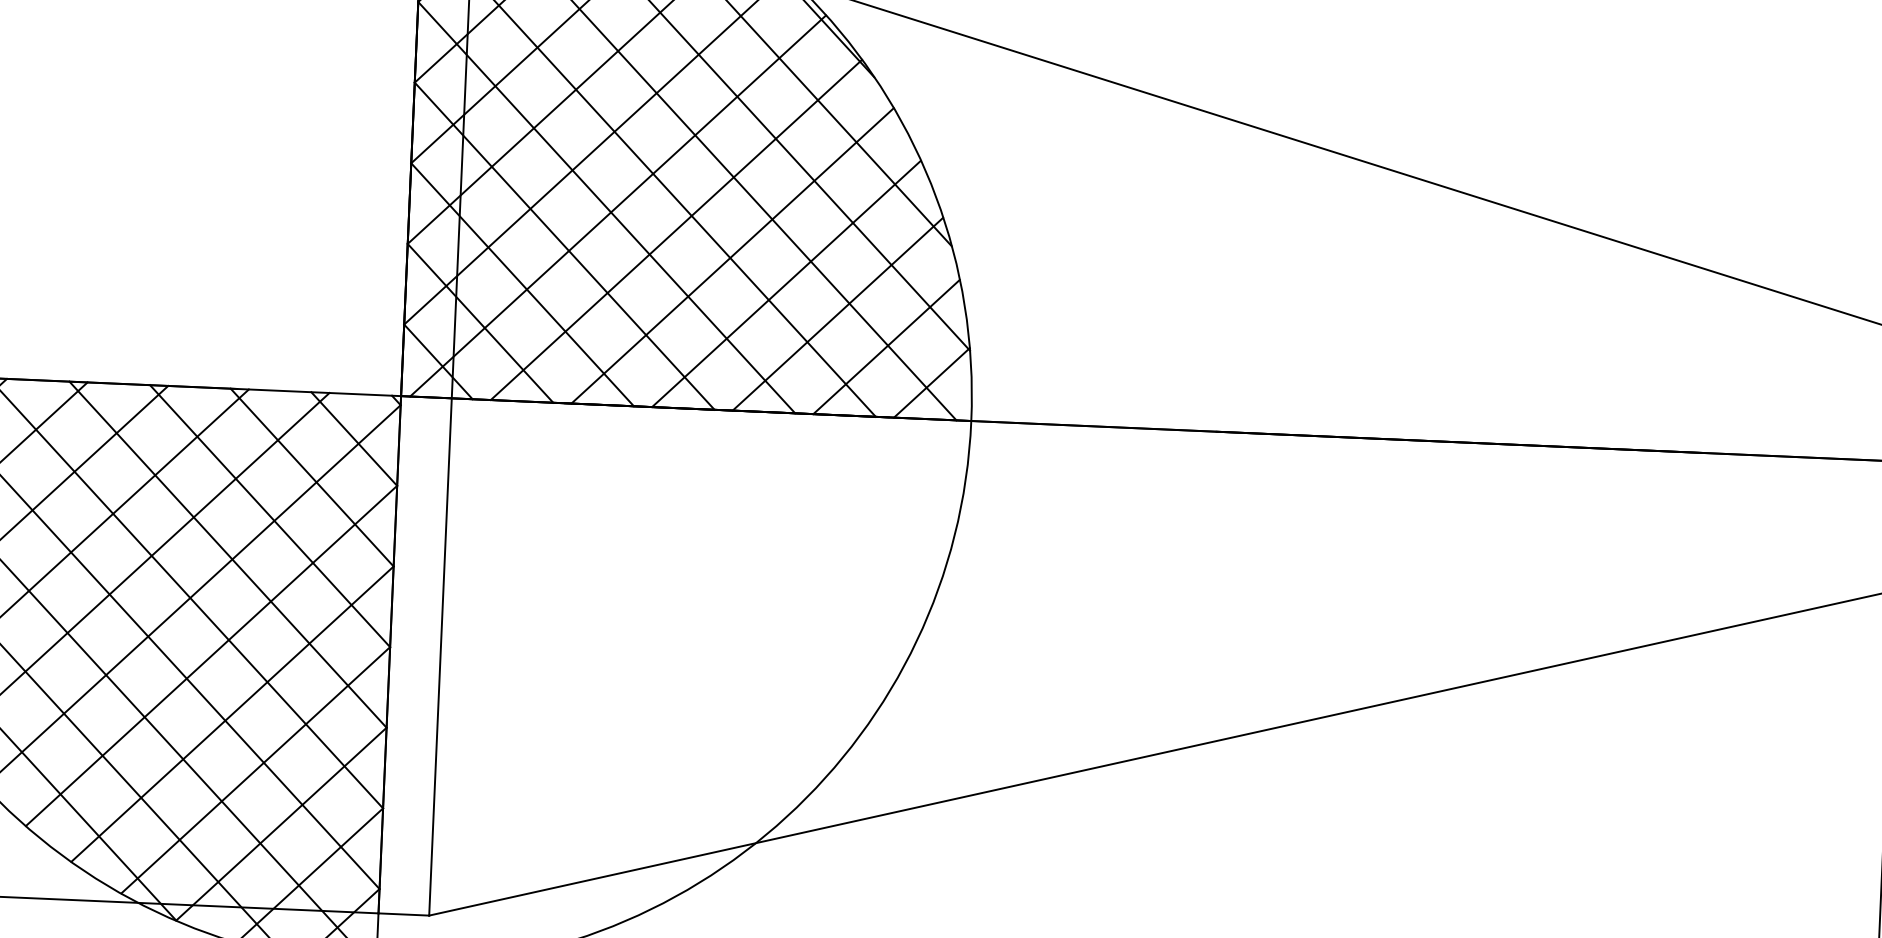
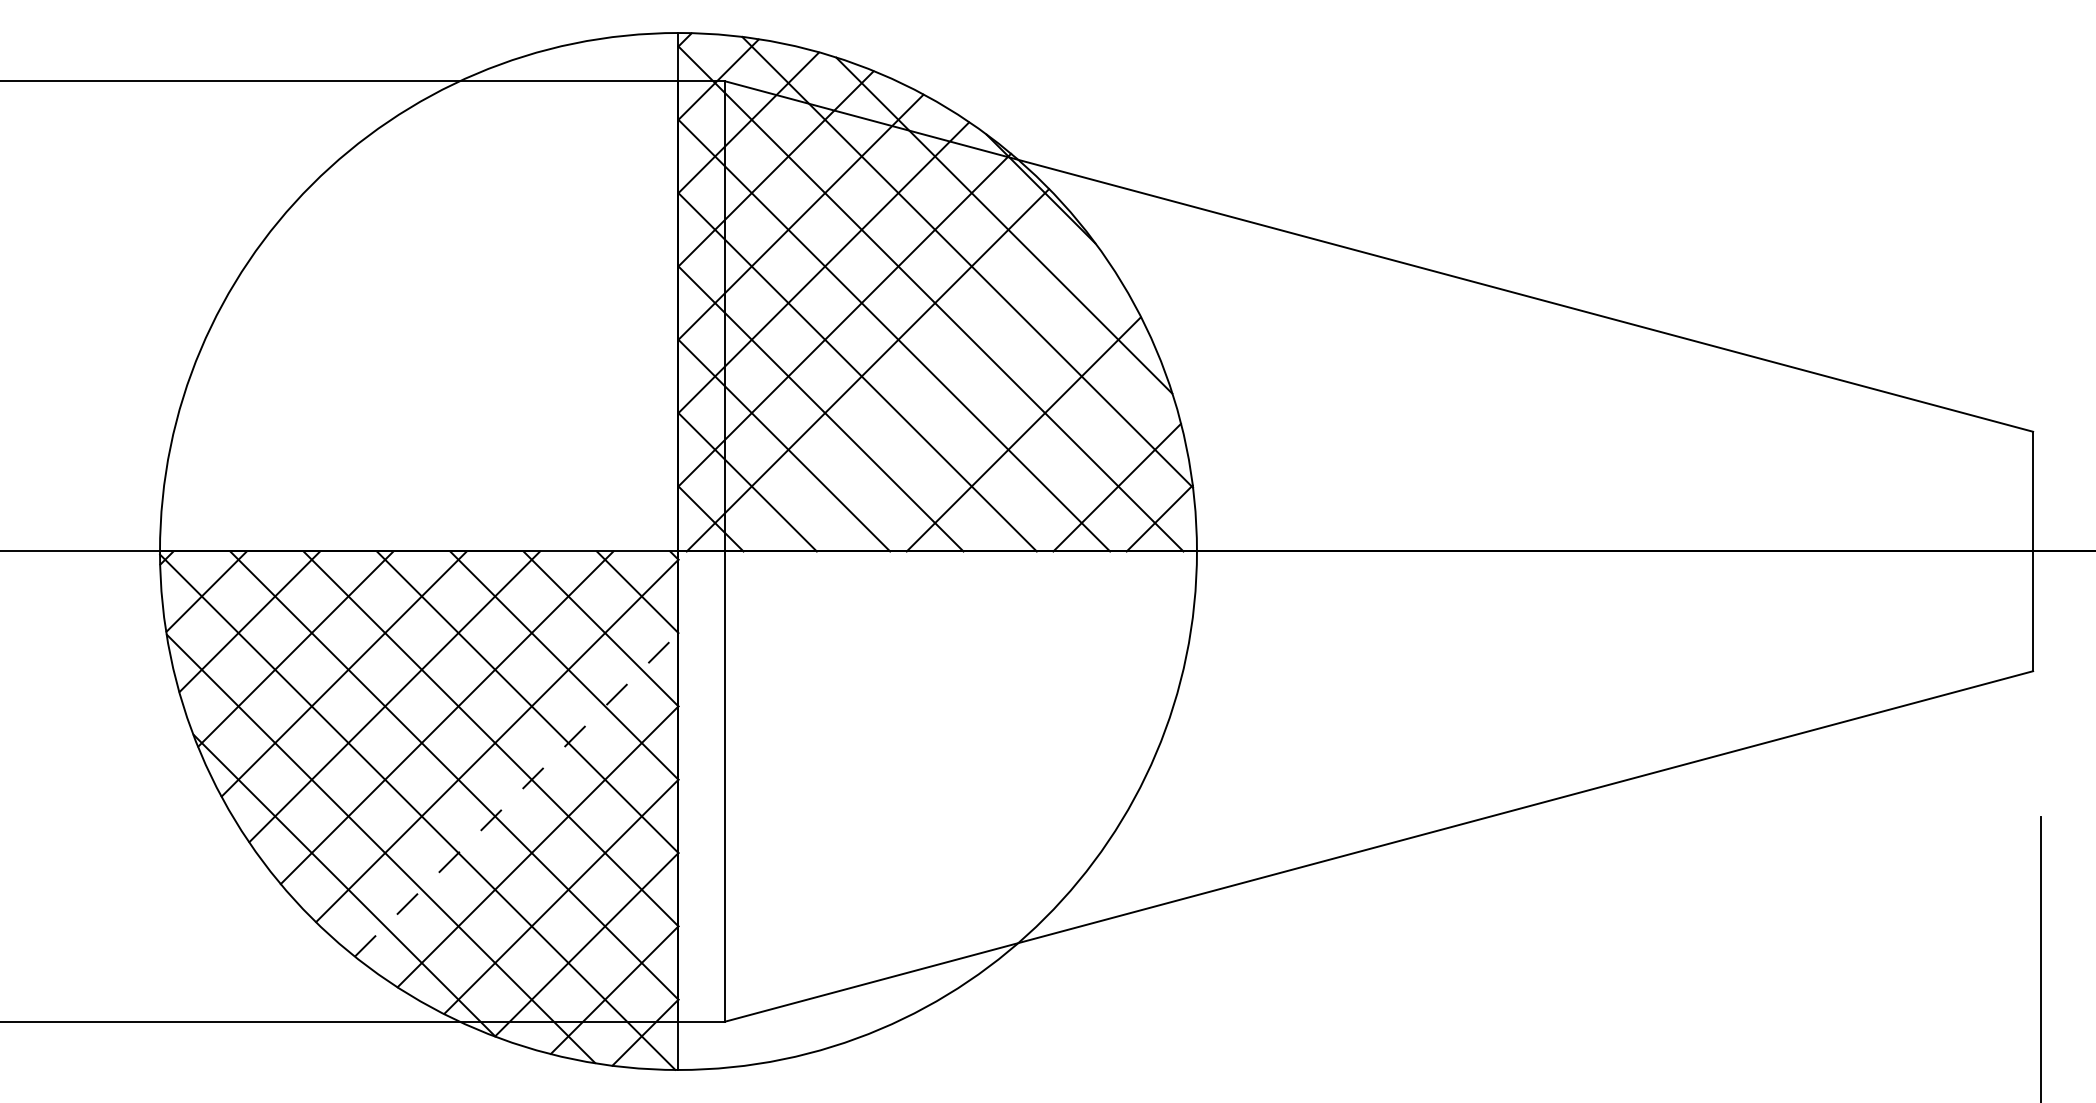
line: (676, 229) -> (921, 389), removed
line: (732, 255) -> (973, 410), removed
line: (837, 313) -> (1071, 459), removed
line: (211, 655) -> (516, 794), solid -> dashed

